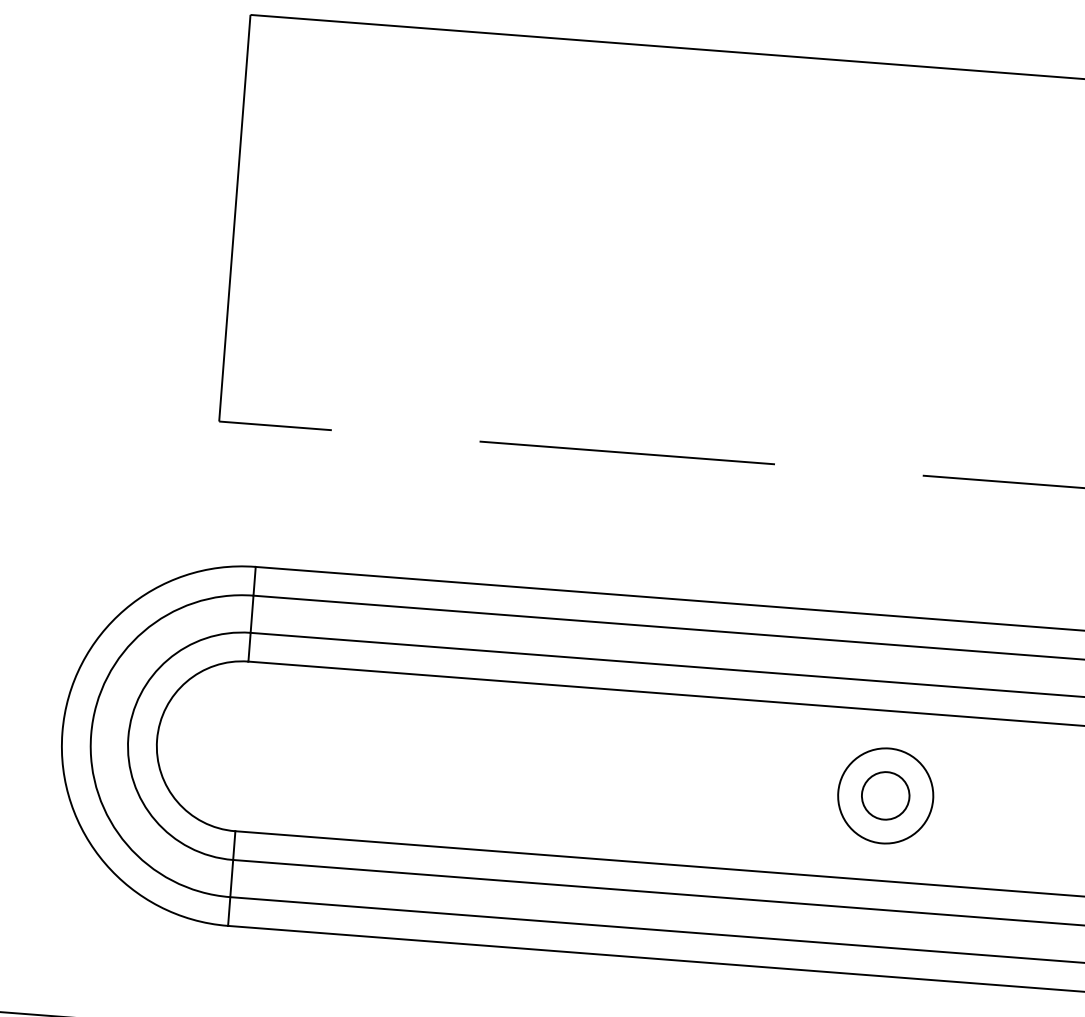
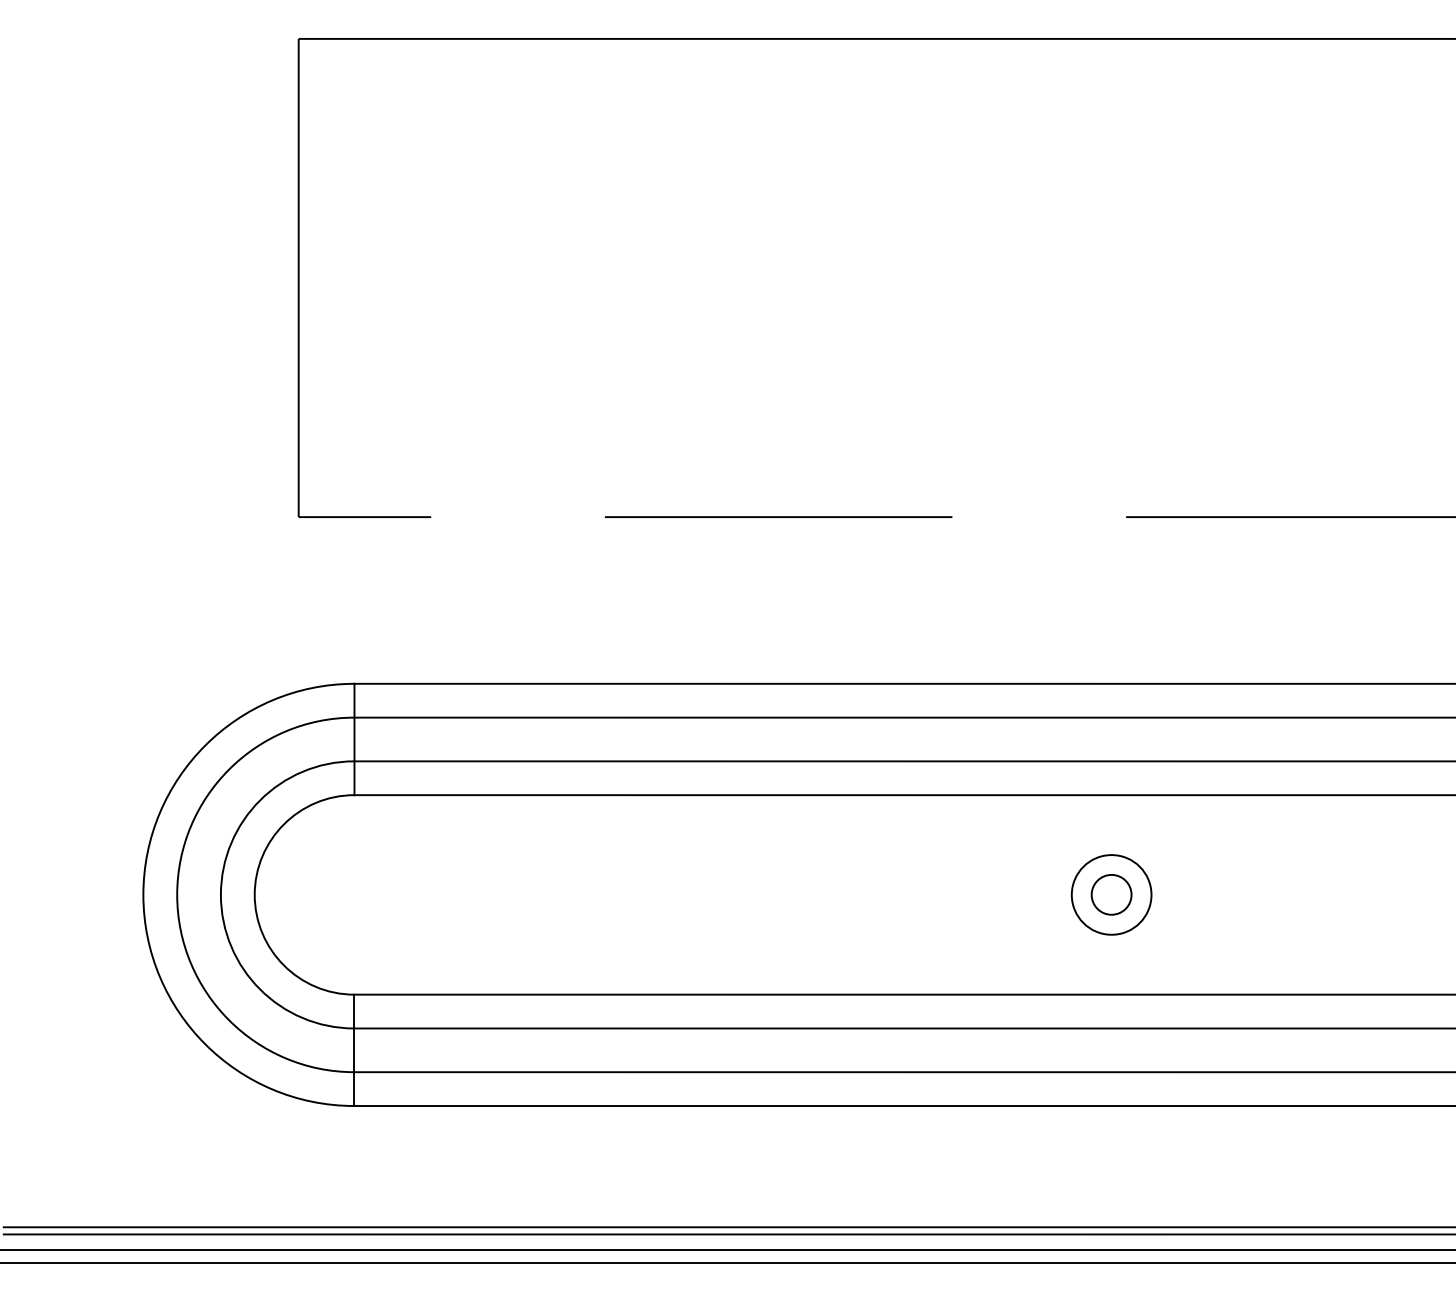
circle: (885, 795) -> (1111, 894), size x0.71
circle: (885, 795) -> (1111, 894), size x0.71

